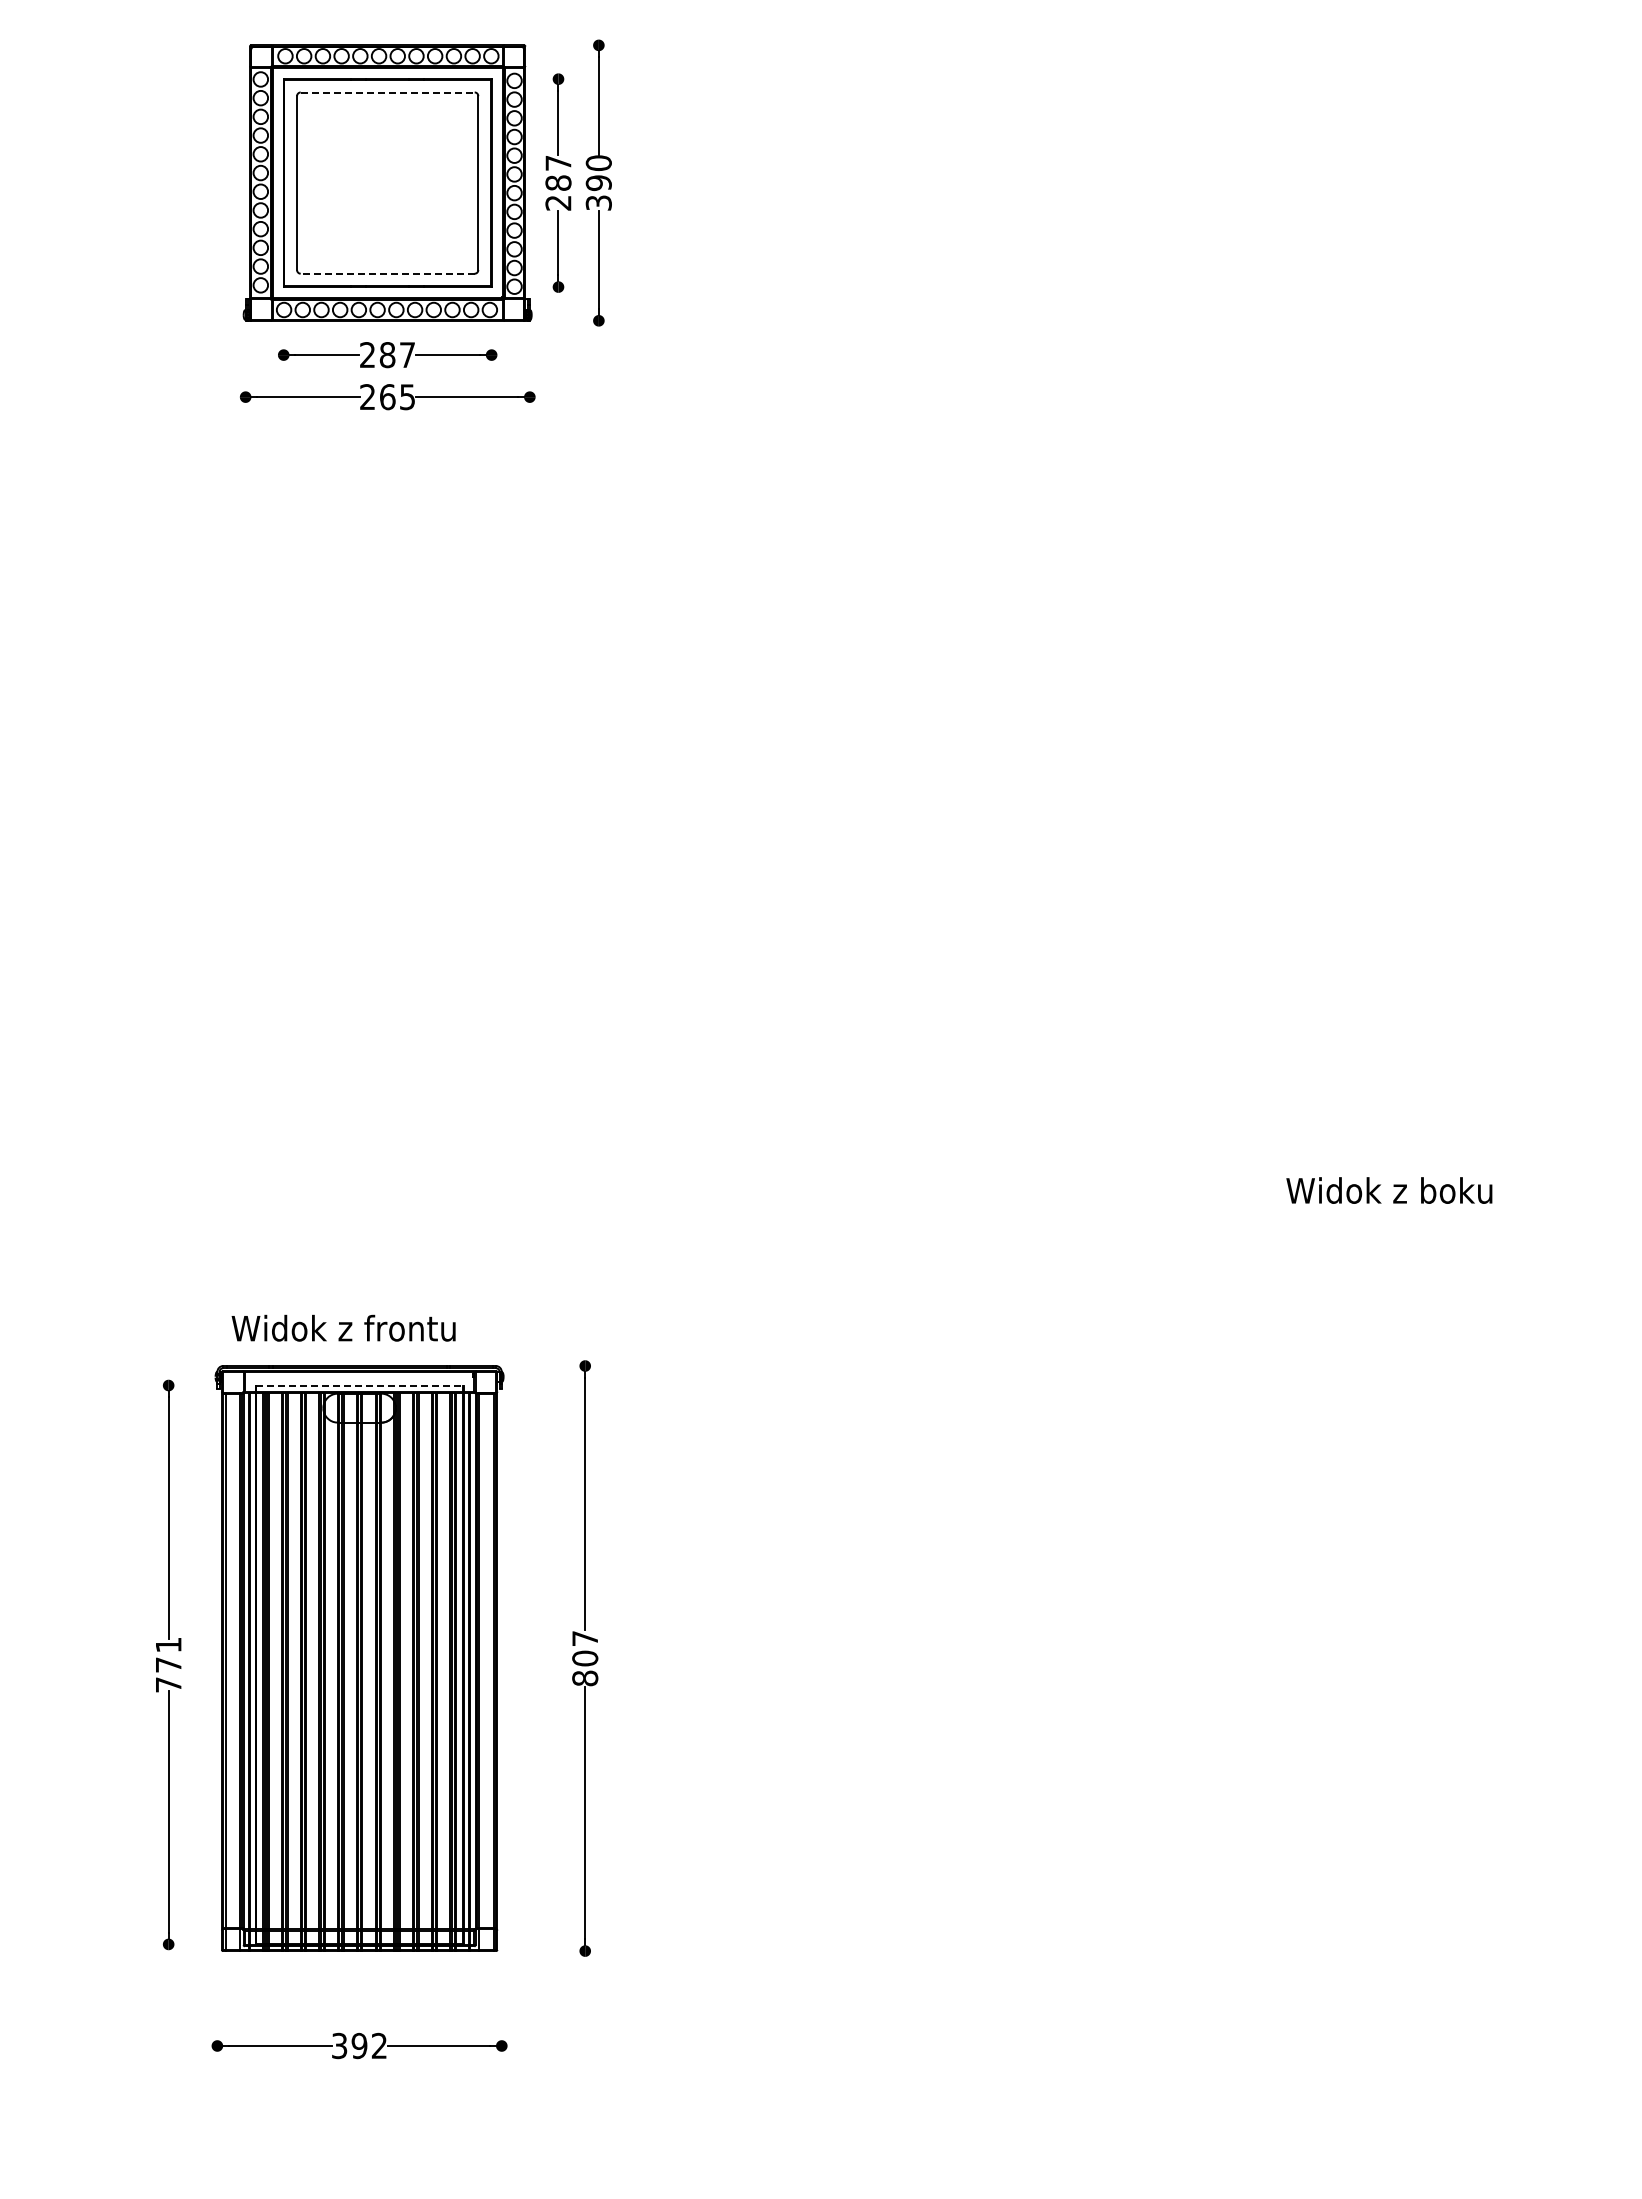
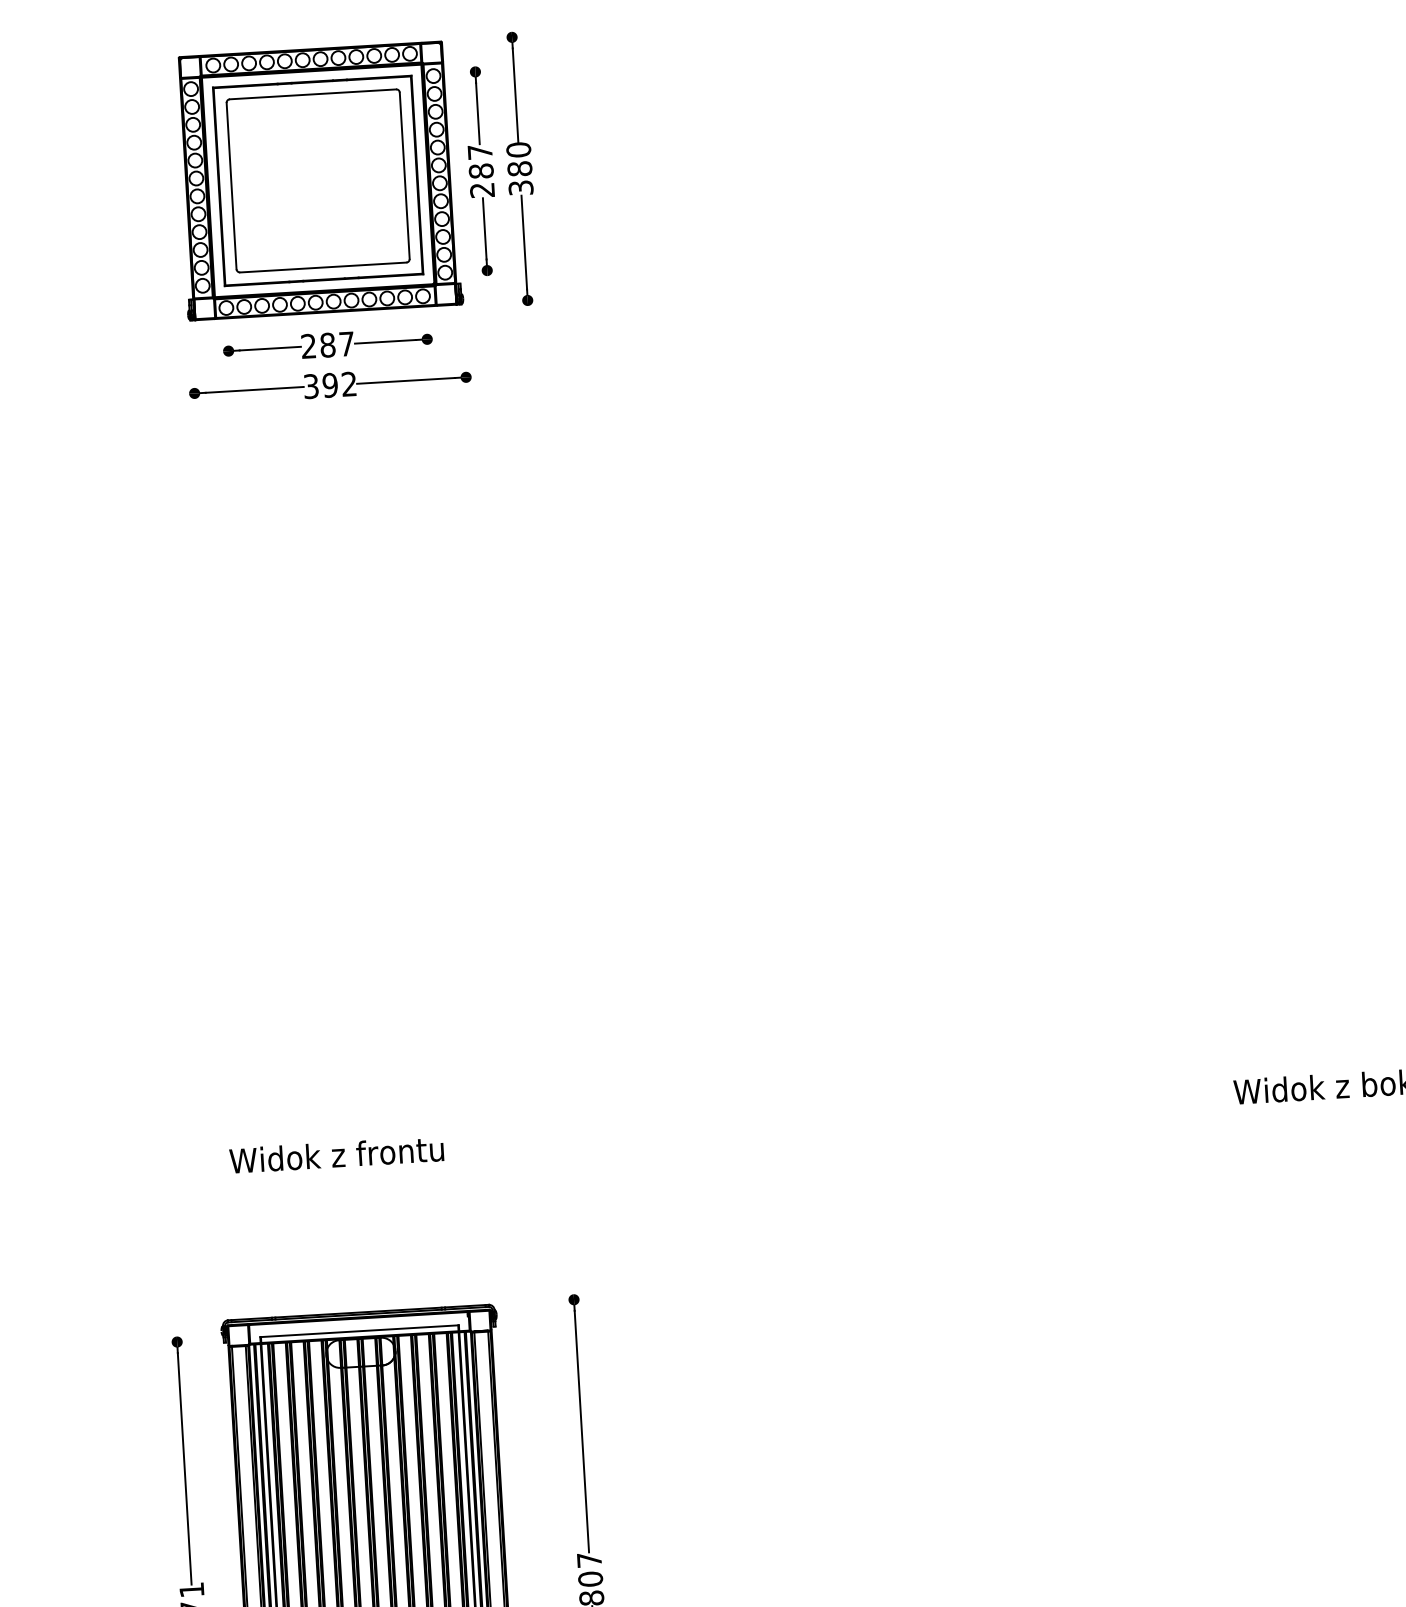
line: (387, 92) -> (312, 94), dashed -> solid
text: (598, 183) -> (519, 169), 390 -> 380
line: (387, 273) -> (323, 267), dashed -> solid
text: (387, 397) -> (330, 385), 265 -> 392
text: (343, 1327) -> (336, 1154), moved
line: (359, 1385) -> (359, 1331), dashed -> solid

